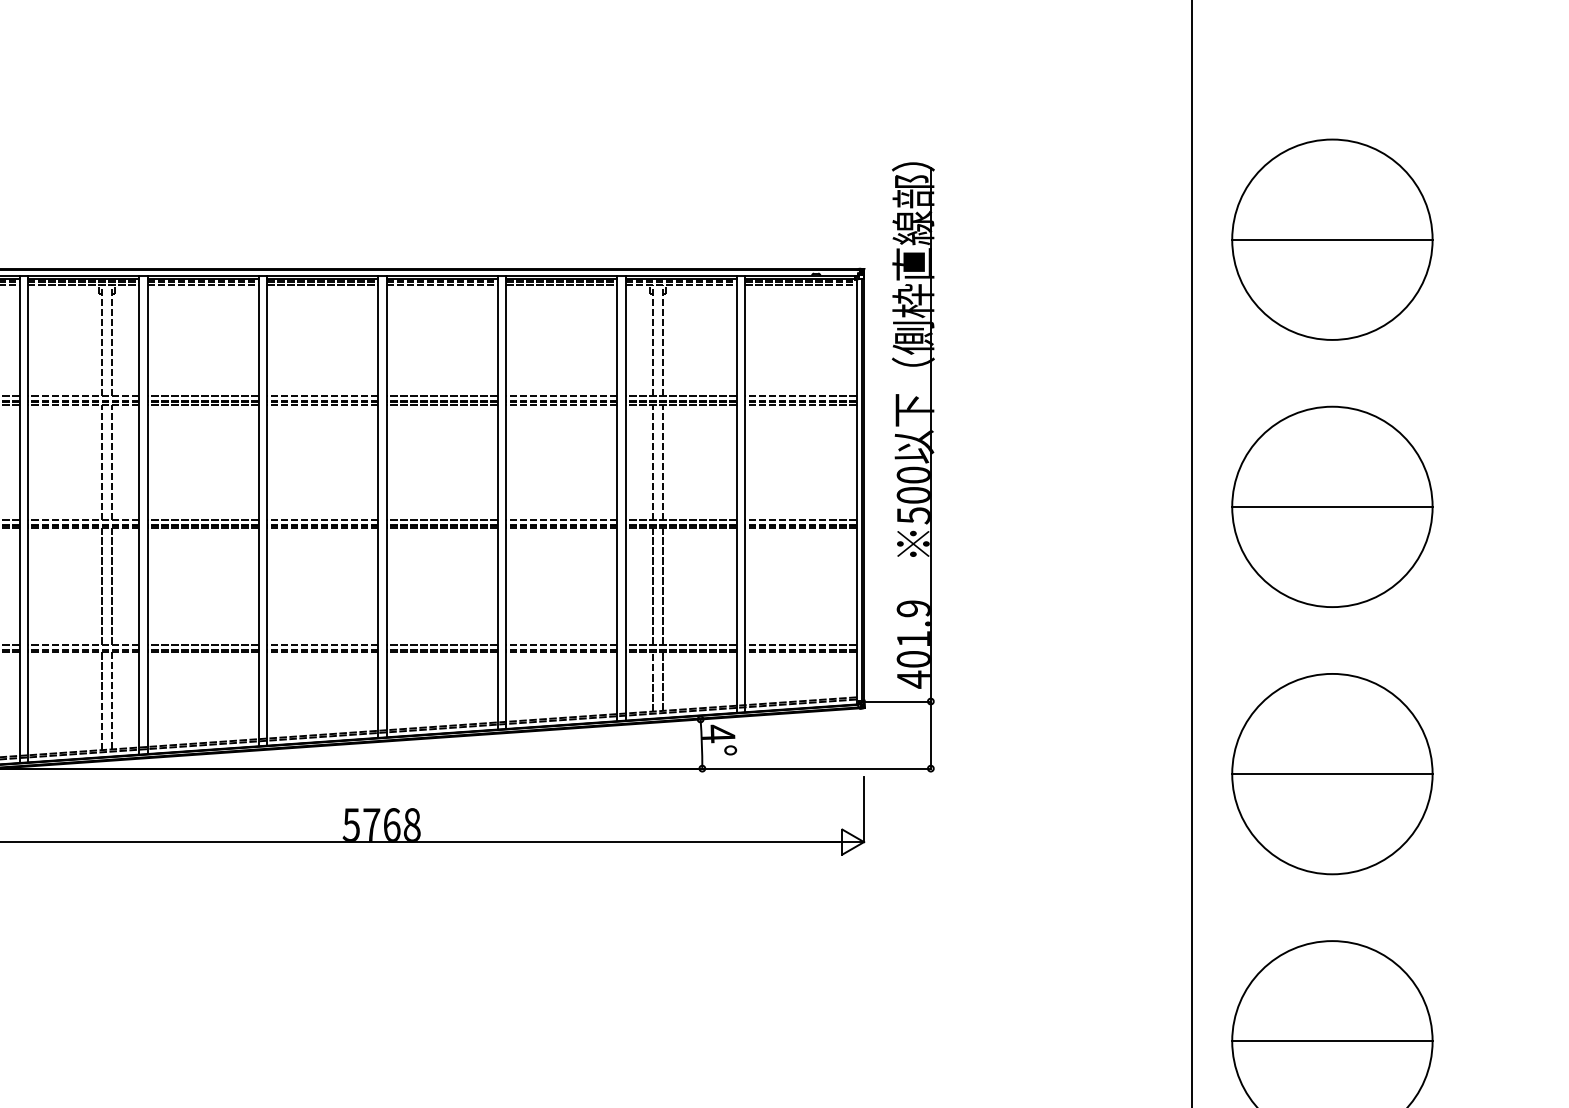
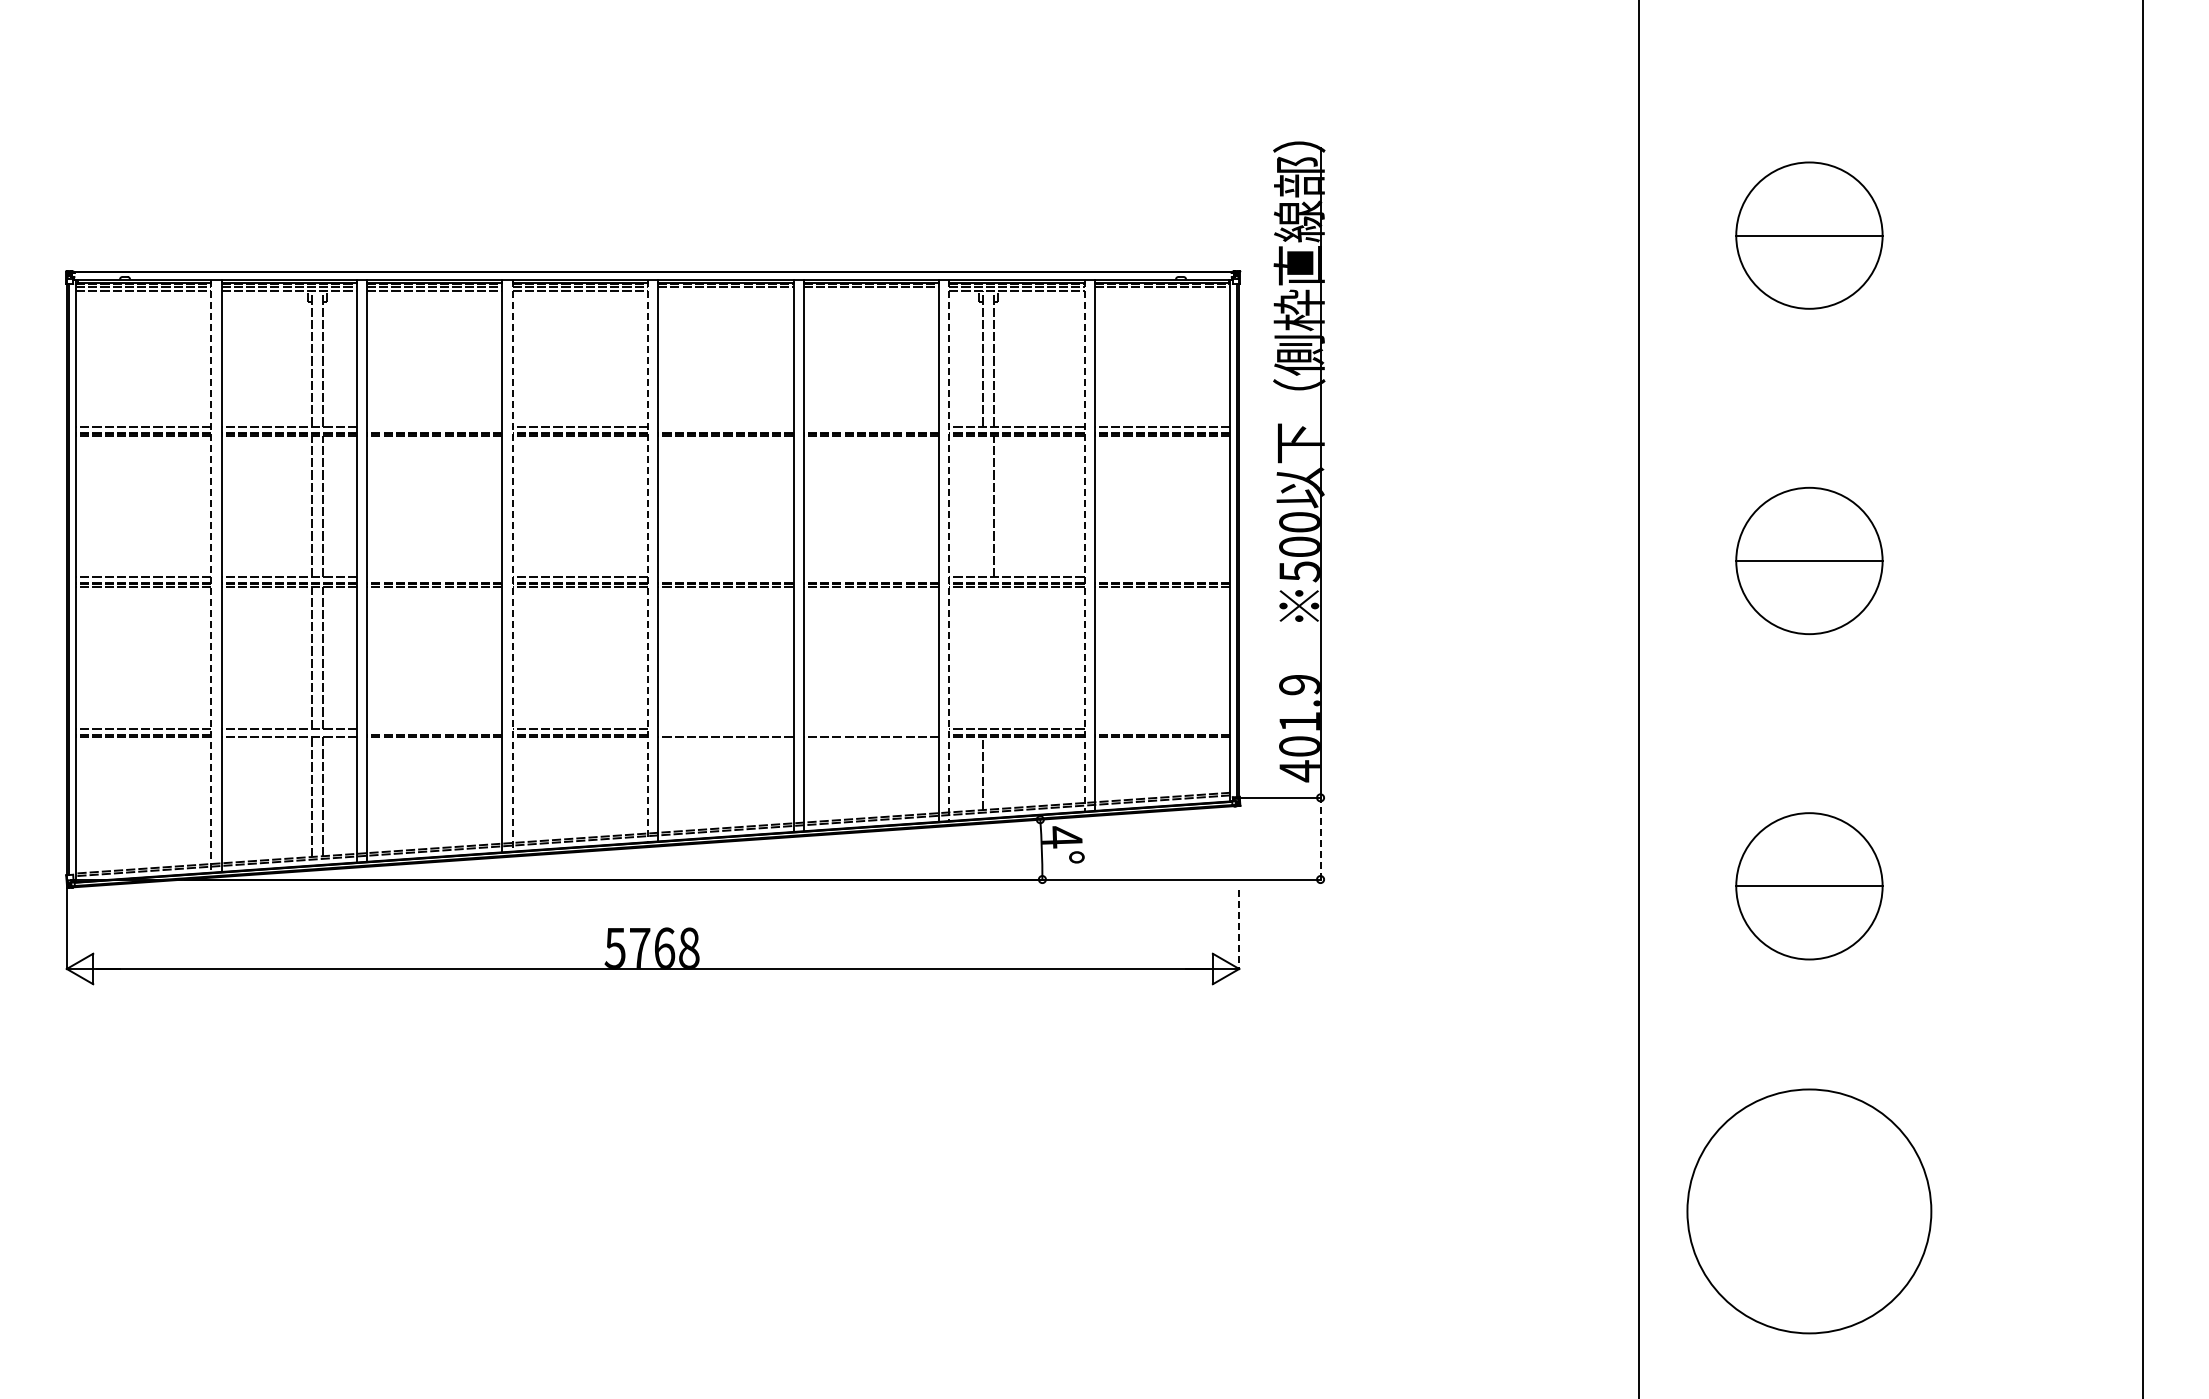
part: (1332, 239) -> (1809, 235), size x0.6
line: (441, 285) -> (725, 291), removed
line: (561, 285) -> (871, 291), removed
line: (800, 285) -> (1162, 291), removed
line: (202, 396) -> (434, 426), removed
line: (441, 396) -> (725, 426), removed
line: (561, 396) -> (871, 426), removed
line: (653, 462) -> (982, 506), removed
line: (736, 494) -> (1084, 545), solid -> dashed
line: (626, 498) -> (949, 550), solid -> dashed
part: (1332, 506) -> (1809, 560), size x0.6
line: (377, 507) -> (647, 561), solid -> dashed
line: (267, 510) -> (512, 565), solid -> dashed
line: (19, 519) -> (211, 576), solid -> dashed
line: (202, 520) -> (434, 577), removed
line: (441, 520) -> (725, 577), removed
line: (561, 520) -> (871, 577), removed
line: (800, 520) -> (1162, 577), removed
line: (653, 586) -> (982, 657), removed
line: (662, 586) -> (994, 657), removed
line: (202, 644) -> (434, 728), removed
line: (441, 644) -> (725, 728), removed
line: (561, 644) -> (871, 728), removed
line: (800, 644) -> (1162, 728), removed
line: (82, 649) -> (288, 734), removed
line: (441, 649) -> (725, 734), removed
line: (561, 649) -> (871, 734), removed
line: (662, 681) -> (994, 773), removed
line: (930, 734) -> (1320, 838), solid -> dashed
part: (1332, 774) -> (1809, 886), size x0.6
line: (864, 809) -> (1239, 929), solid -> dashed
line: (1332, 1041) -> (1809, 1211), removed

